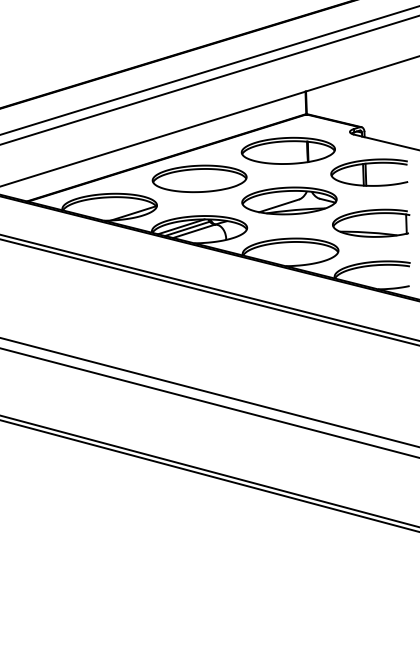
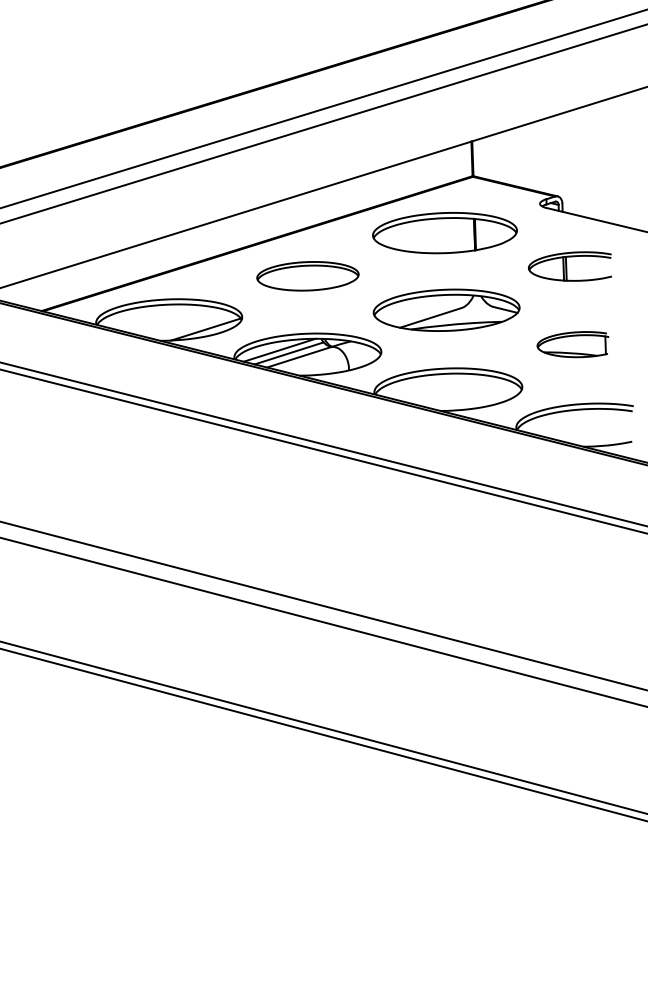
part: (369, 172) -> (570, 266), size x0.7
part: (199, 178) -> (307, 275), size x0.7
part: (371, 222) -> (573, 343), size x0.6

